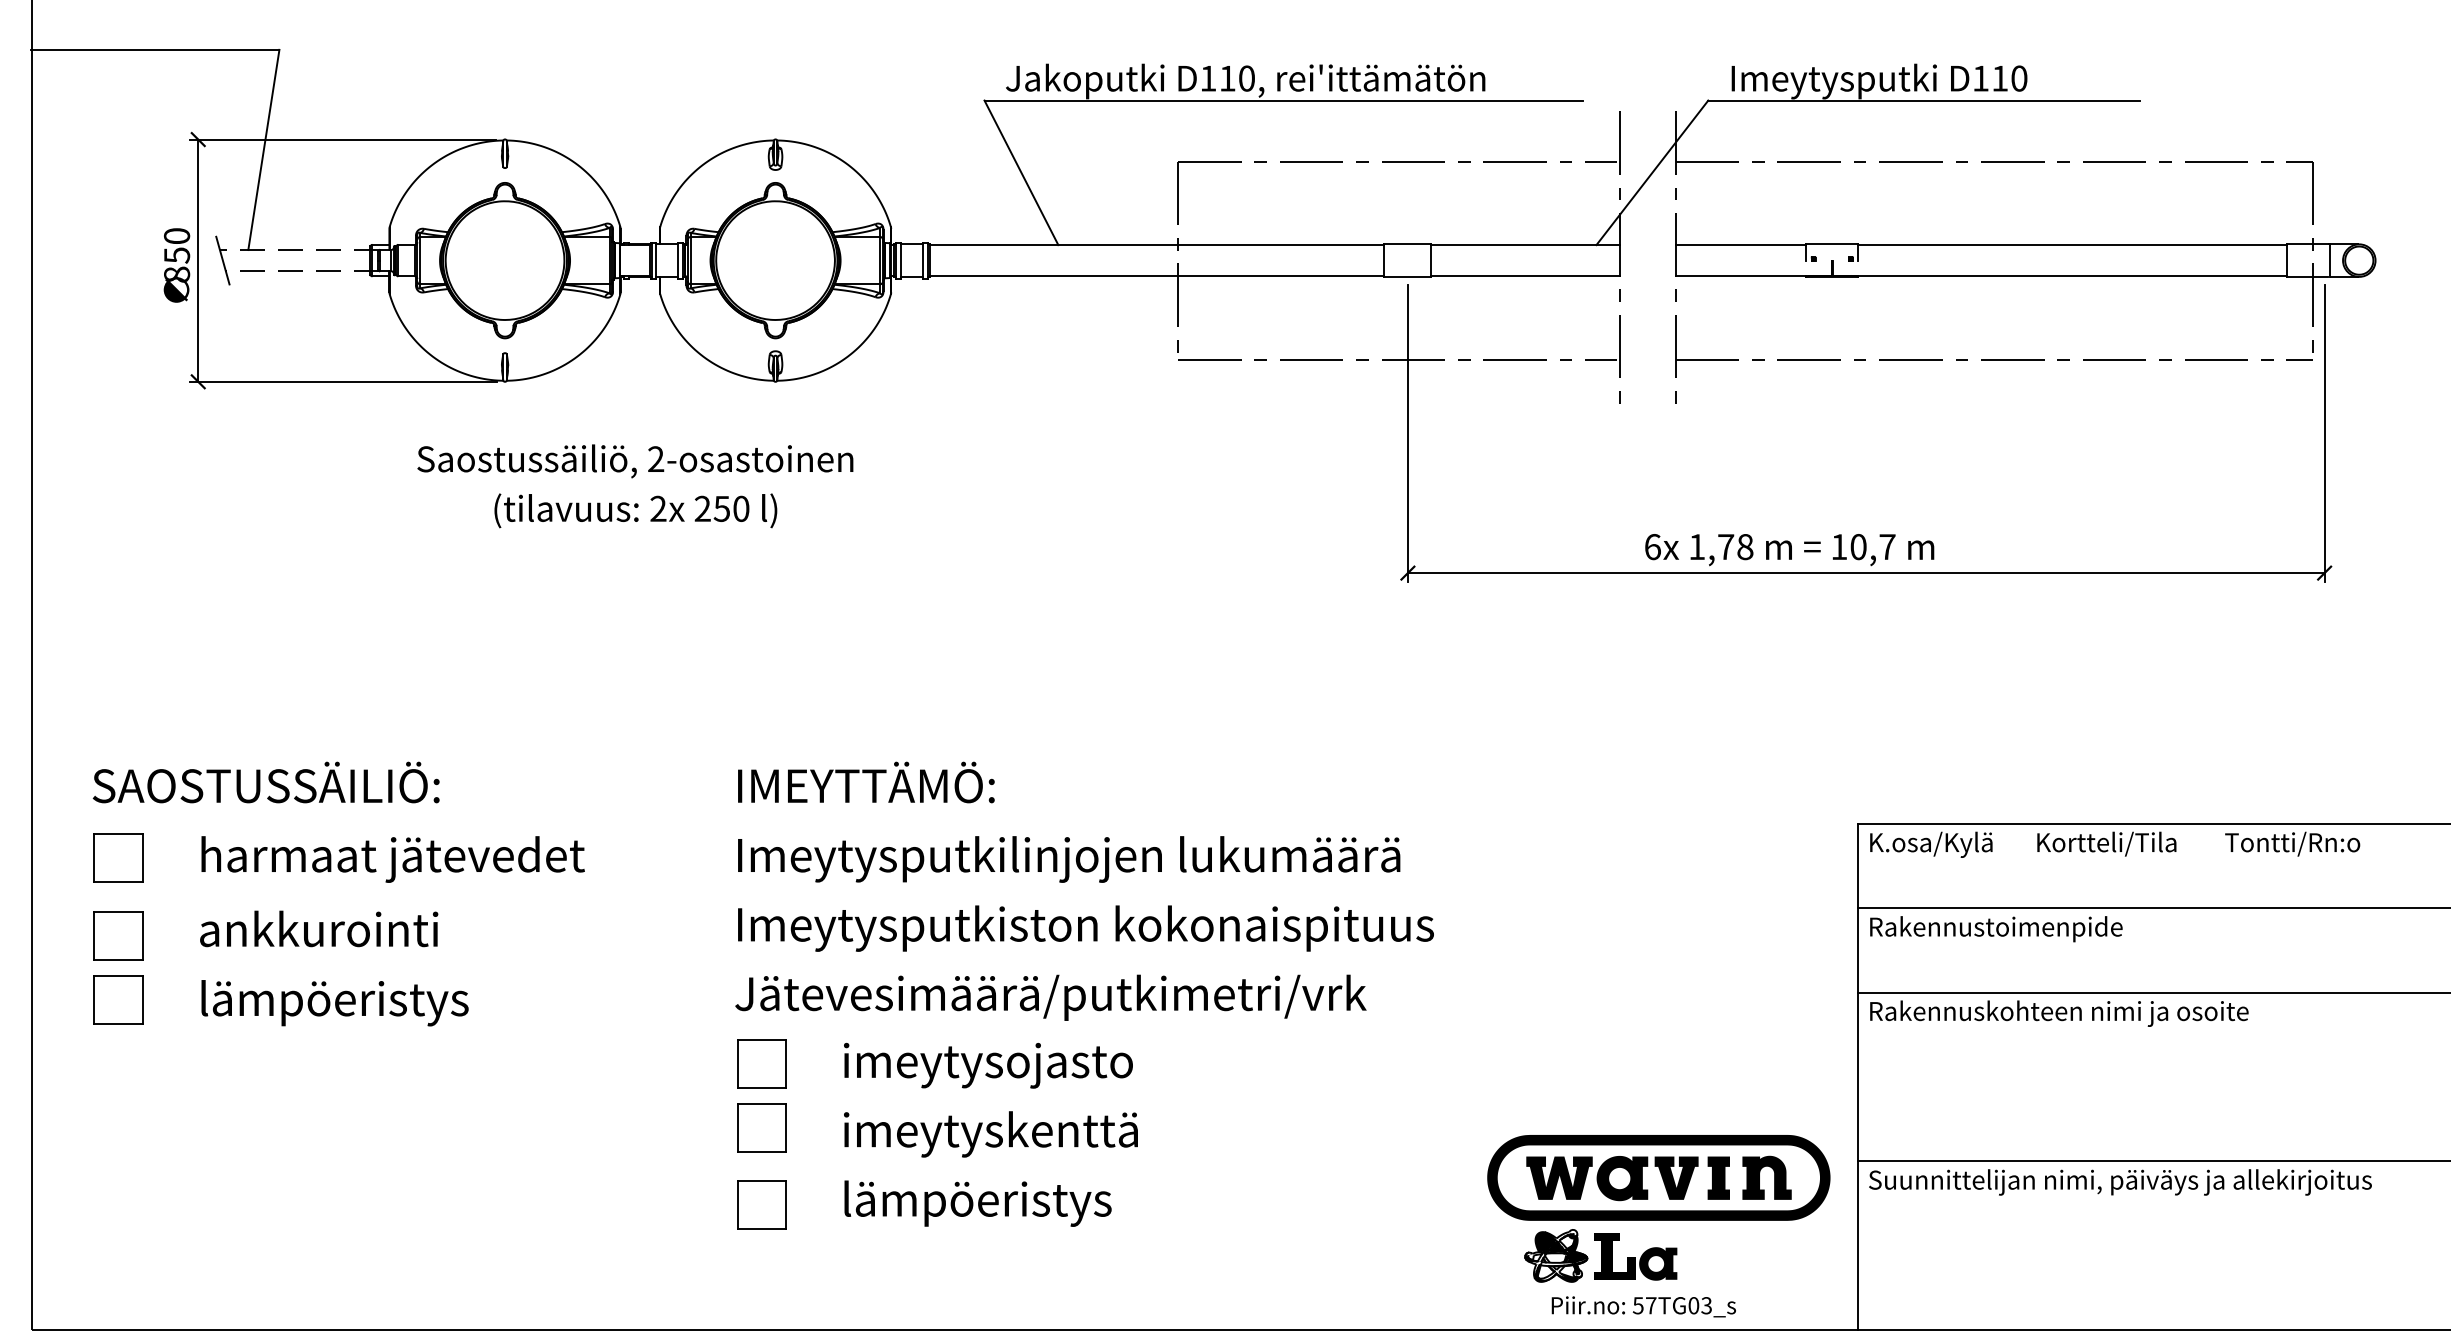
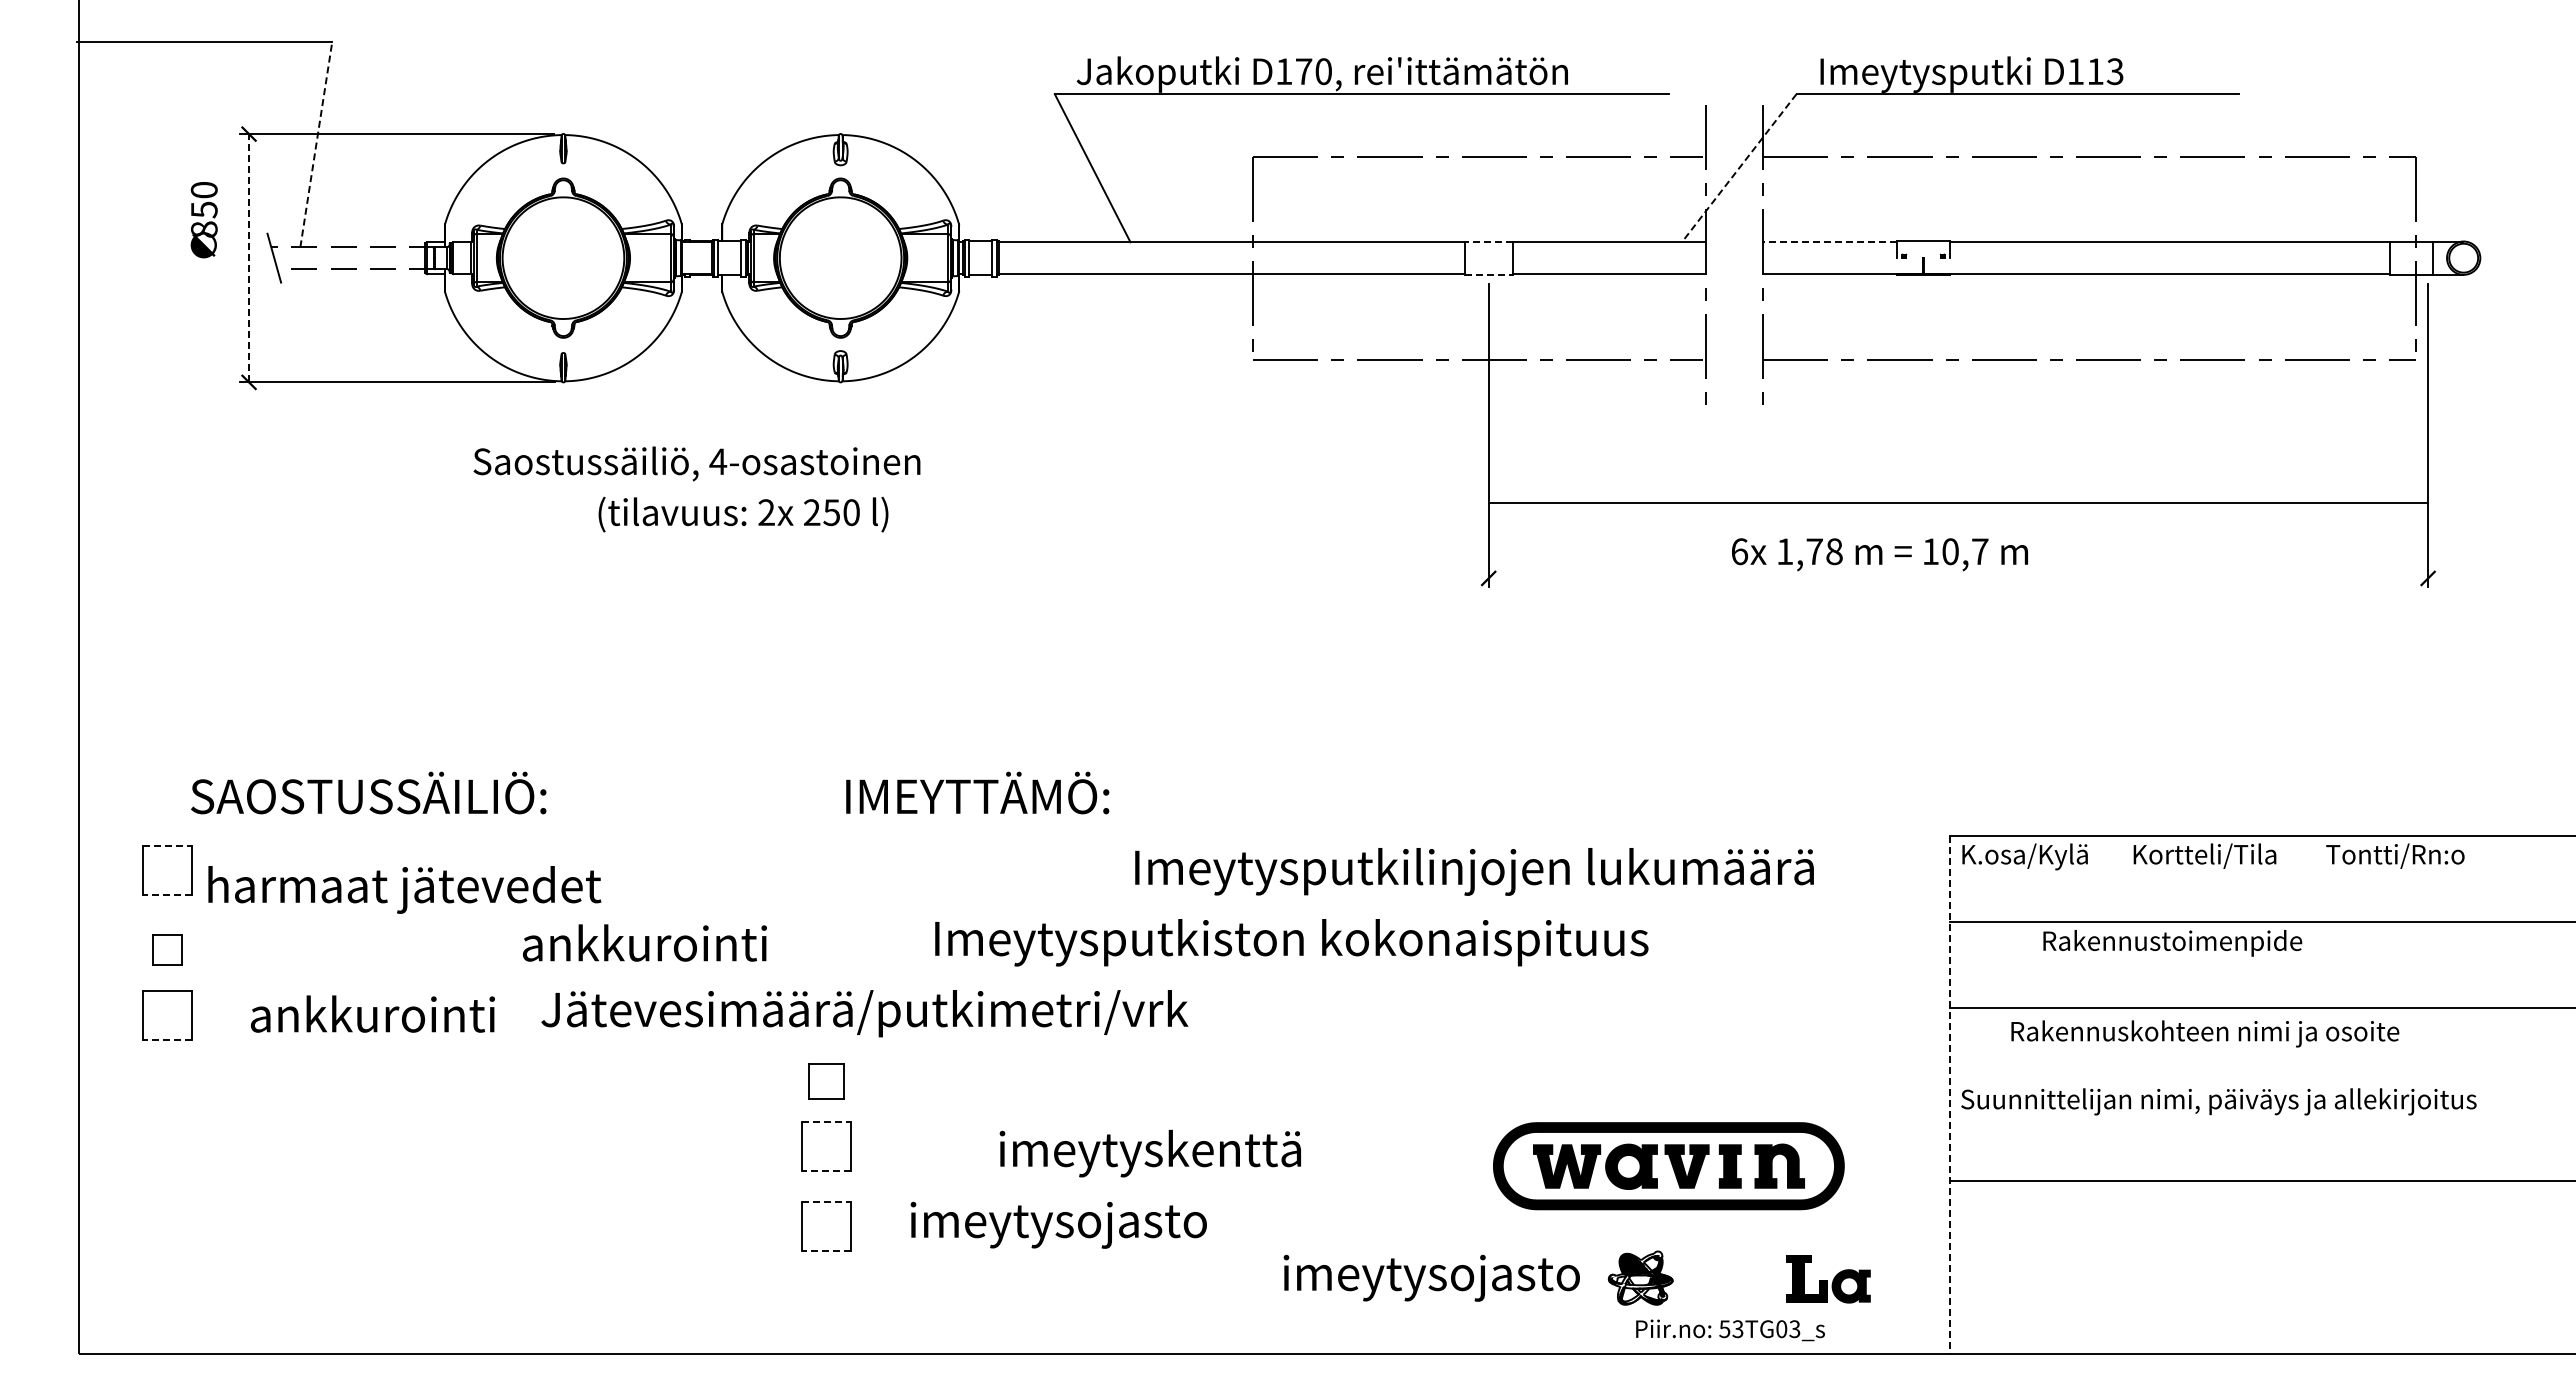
text: (1228, 78) -> (1304, 71), D110, -> D170,
text: (2018, 78) -> (2114, 71), D110 -> D113
line: (264, 149) -> (316, 144), solid -> dashed
line: (1652, 173) -> (1739, 168), solid -> dashed
line: (1407, 244) -> (1488, 241), solid -> dashed
line: (1740, 245) -> (1829, 242), solid -> dashed
line: (198, 259) -> (249, 257), solid -> dashed
text: (176, 265) -> (203, 220), moved
line: (1408, 276) -> (1489, 274), solid -> dashed
text: (656, 459) -> (718, 461), 2-osastoinen -> 4-osastoinen
text: (635, 510) -> (743, 514), moved
line: (1866, 573) -> (1958, 503), moved
text: (266, 782) -> (368, 792), moved
text: (866, 782) -> (977, 792), moved
line: (118, 833) -> (167, 845), solid -> dashed
text: (392, 859) -> (404, 889), moved
text: (1069, 859) -> (1474, 871), moved
line: (118, 881) -> (167, 894), solid -> dashed
text: (318, 928) -> (644, 942), moved
text: (1085, 928) -> (1291, 942), moved
text: (1996, 929) -> (2172, 943), moved
part: (118, 935) -> (167, 949), size x0.6
text: (1050, 997) -> (864, 1013), moved
text: (334, 1002) -> (388, 1018), lämpöeristys -> ankkurointi
text: (2059, 1013) -> (2205, 1033), moved
line: (118, 1024) -> (167, 1040), solid -> dashed
part: (761, 1064) -> (826, 1081), size x0.7
text: (988, 1064) -> (1431, 1277), moved
line: (1858, 1077) -> (1950, 1095), solid -> dashed
line: (761, 1104) -> (826, 1122), solid -> dashed
text: (990, 1134) -> (1149, 1153), moved
line: (761, 1151) -> (826, 1171), solid -> dashed
part: (1658, 1178) -> (1668, 1166), moved
line: (761, 1181) -> (826, 1201), solid -> dashed
text: (2120, 1182) -> (2218, 1101), moved
text: (988, 1203) -> (1058, 1224), lämpöeristys -> imeytysojasto
line: (761, 1229) -> (826, 1251), solid -> dashed
part: (1636, 1257) -> (1828, 1279), moved
text: (1650, 1306) -> (1737, 1329), 57TG03_s -> 53TG03_s

